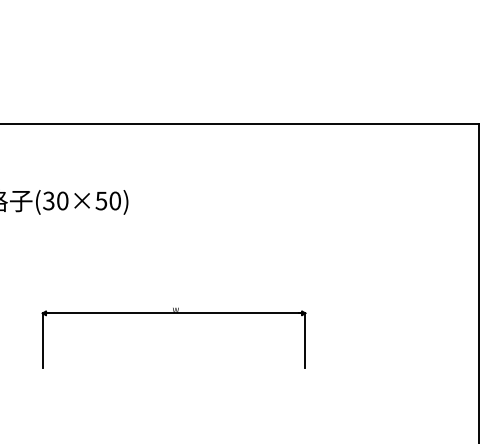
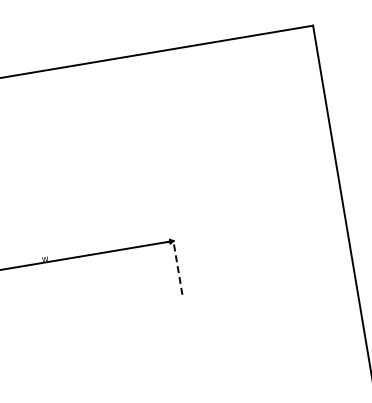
line: (305, 339) -> (177, 266), solid -> dashed

